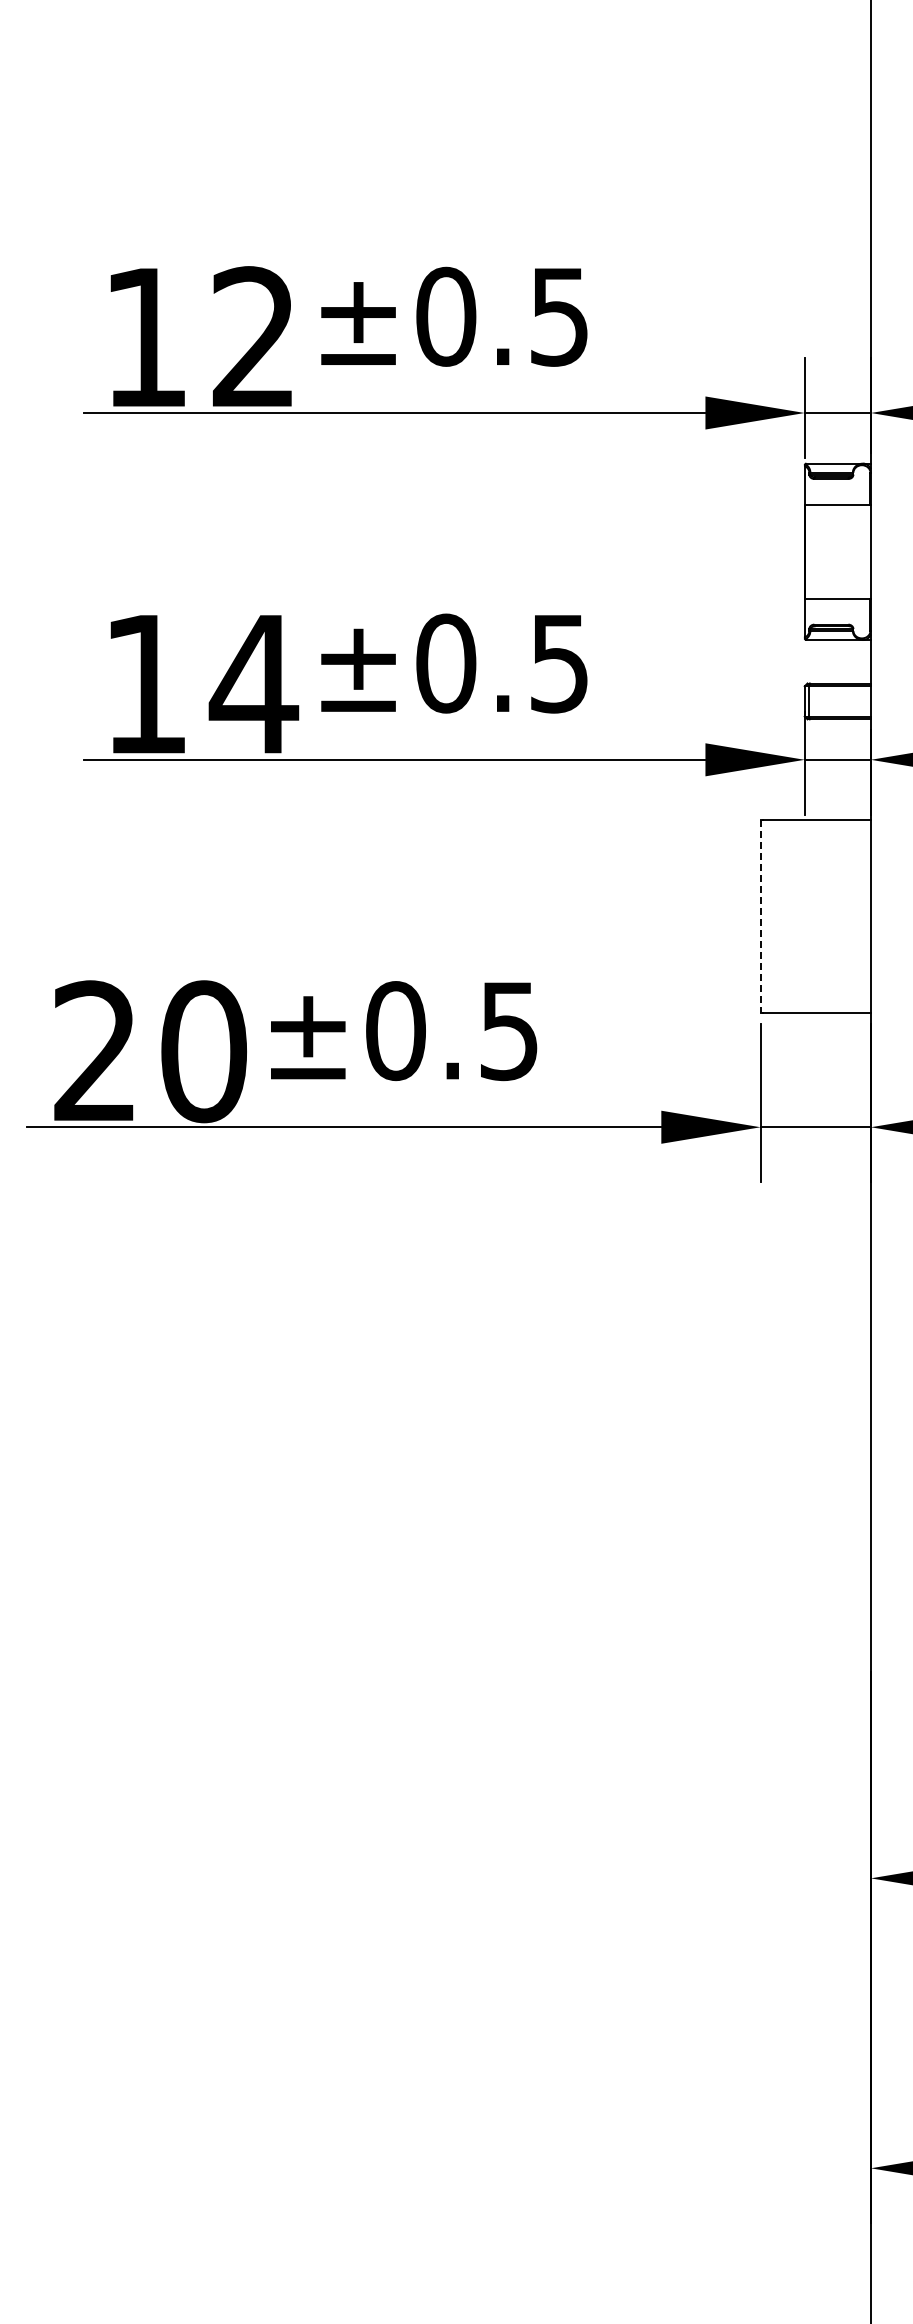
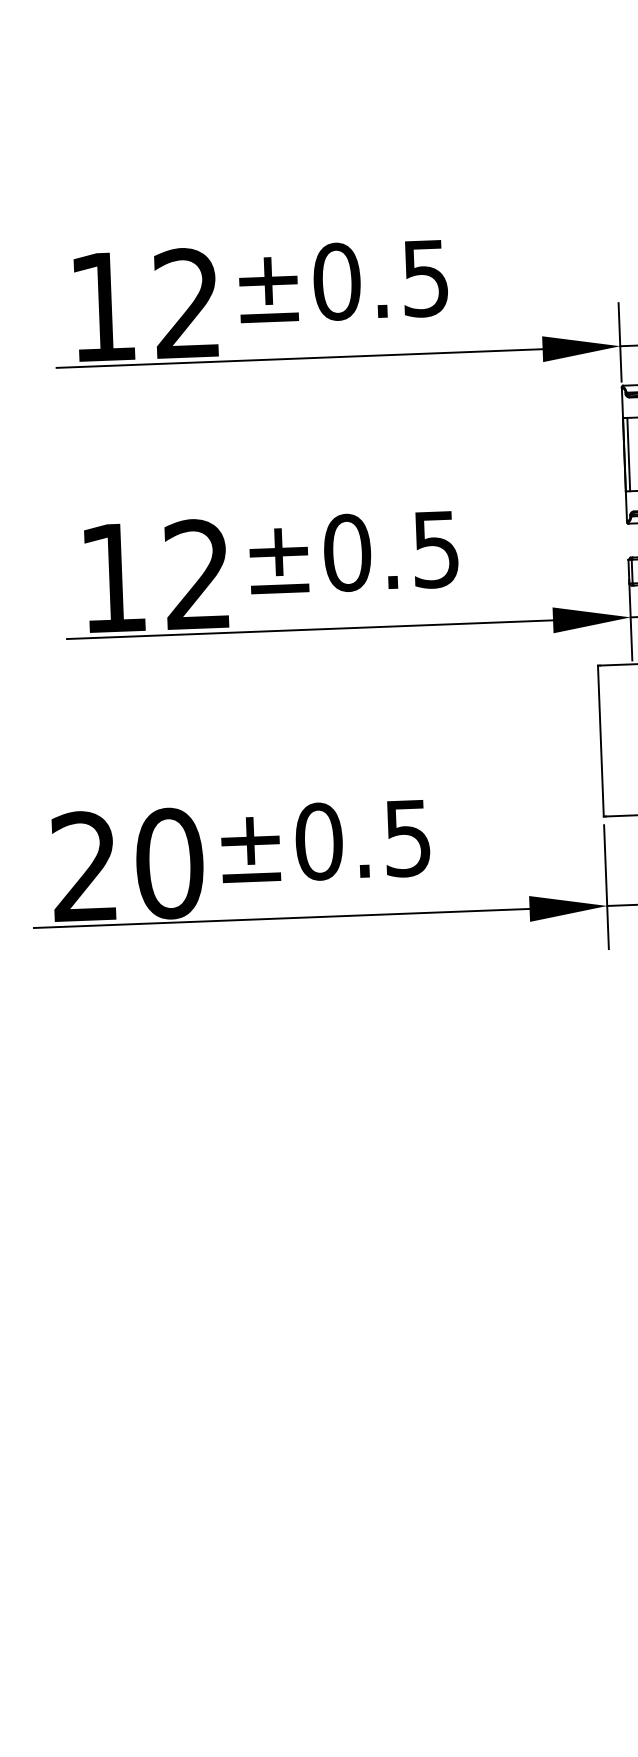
line: (810, 551) -> (628, 454), added
text: (253, 682) -> (197, 573), 14 -> 12
line: (760, 916) -> (600, 741), dashed -> solid

